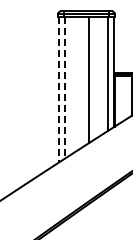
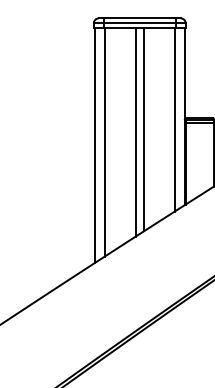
line: (83, 81) -> (134, 131), added
line: (64, 88) -> (104, 143), dashed -> solid
line: (58, 90) -> (94, 146), dashed -> solid

